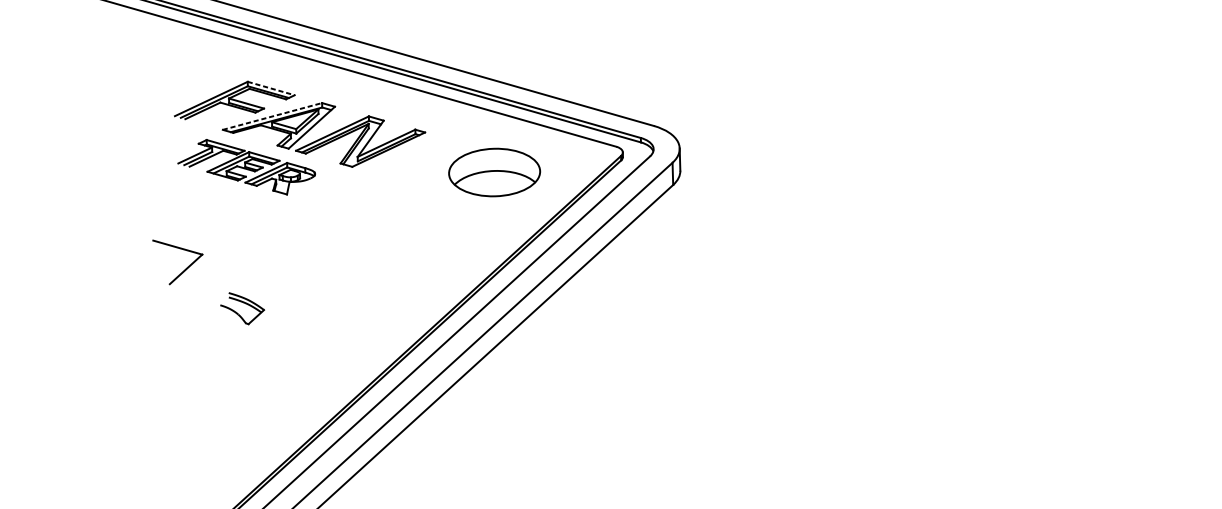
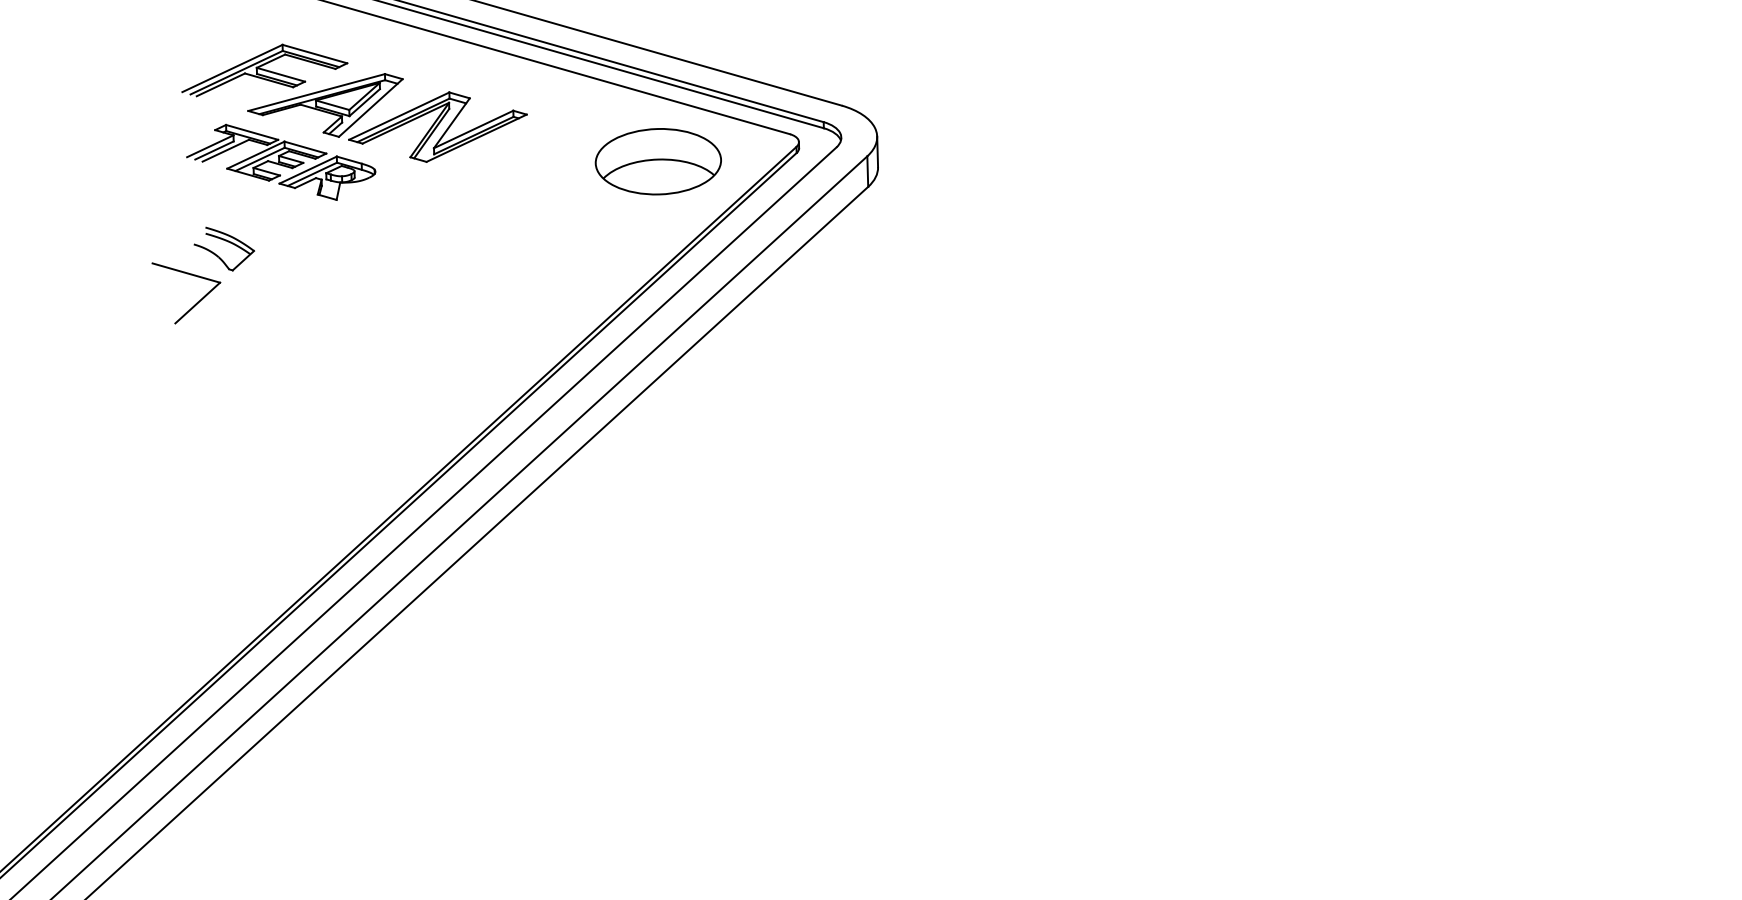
line: (270, 88) -> (314, 54), dashed -> solid
line: (272, 116) -> (316, 92), dashed -> solid
part: (493, 172) -> (657, 161), moved
part: (243, 303) -> (225, 241), moved

